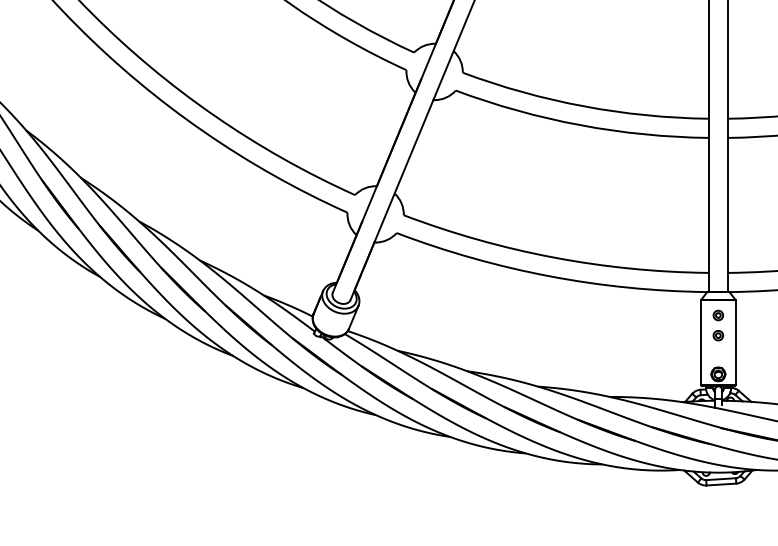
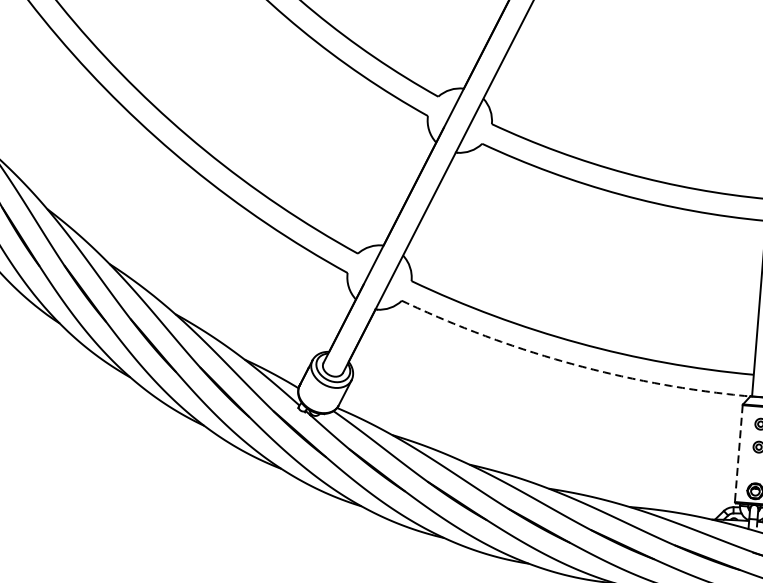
arc: (549, 276) -> (571, 364), solid -> dashed
line: (701, 343) -> (739, 454), solid -> dashed

